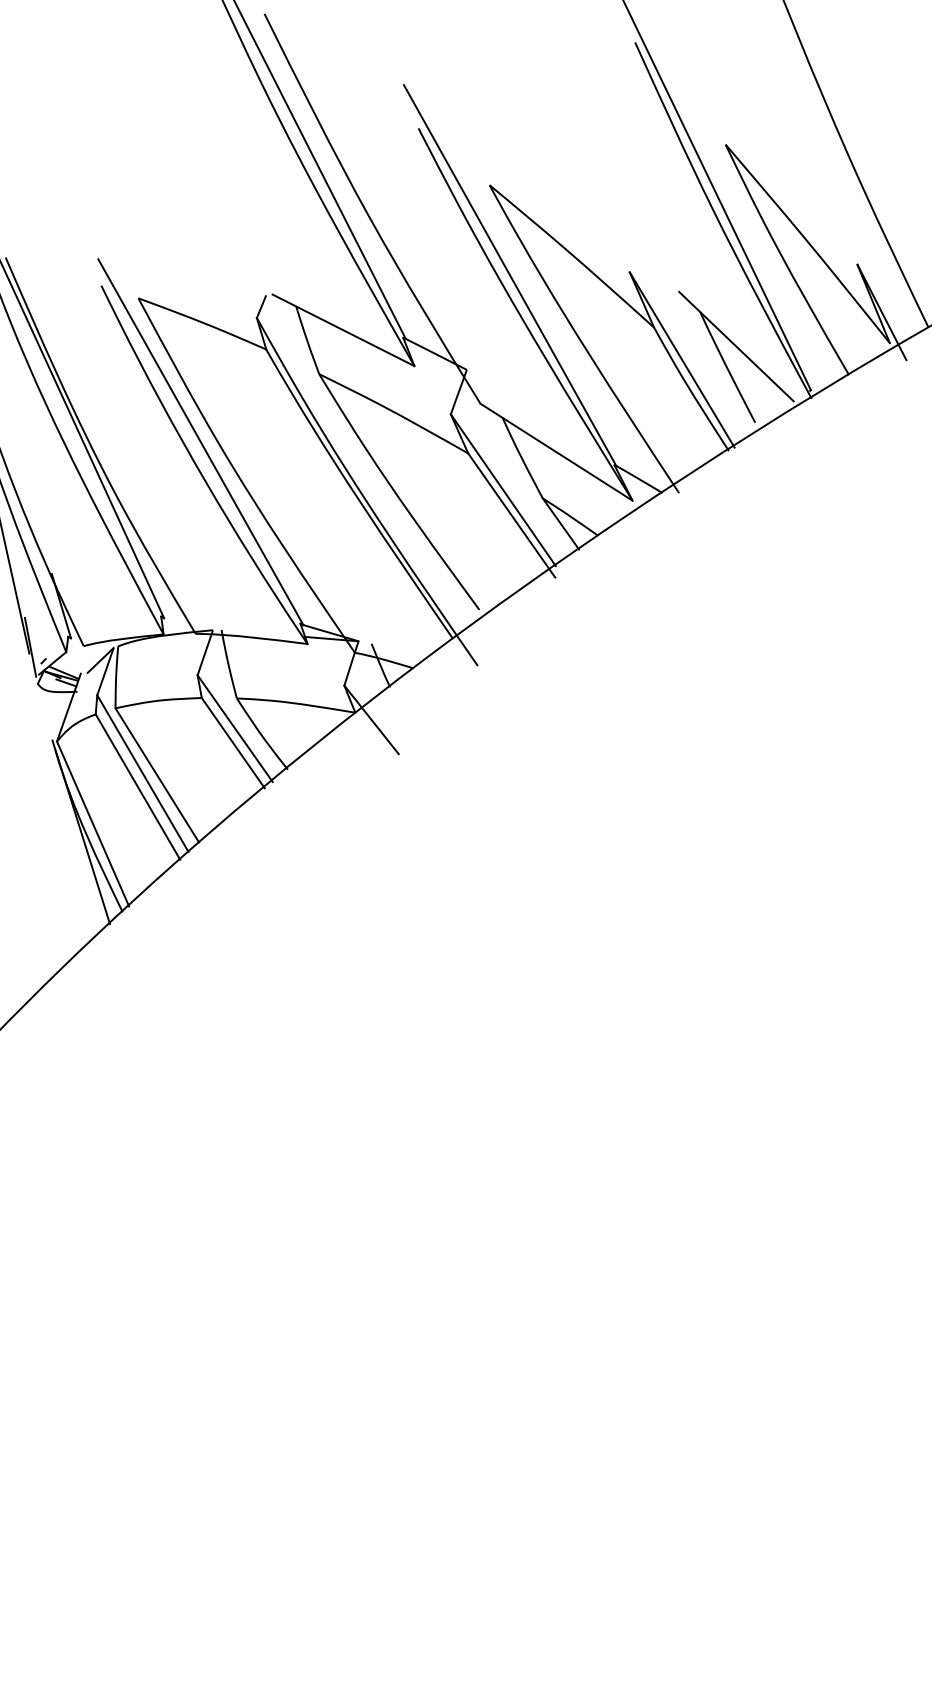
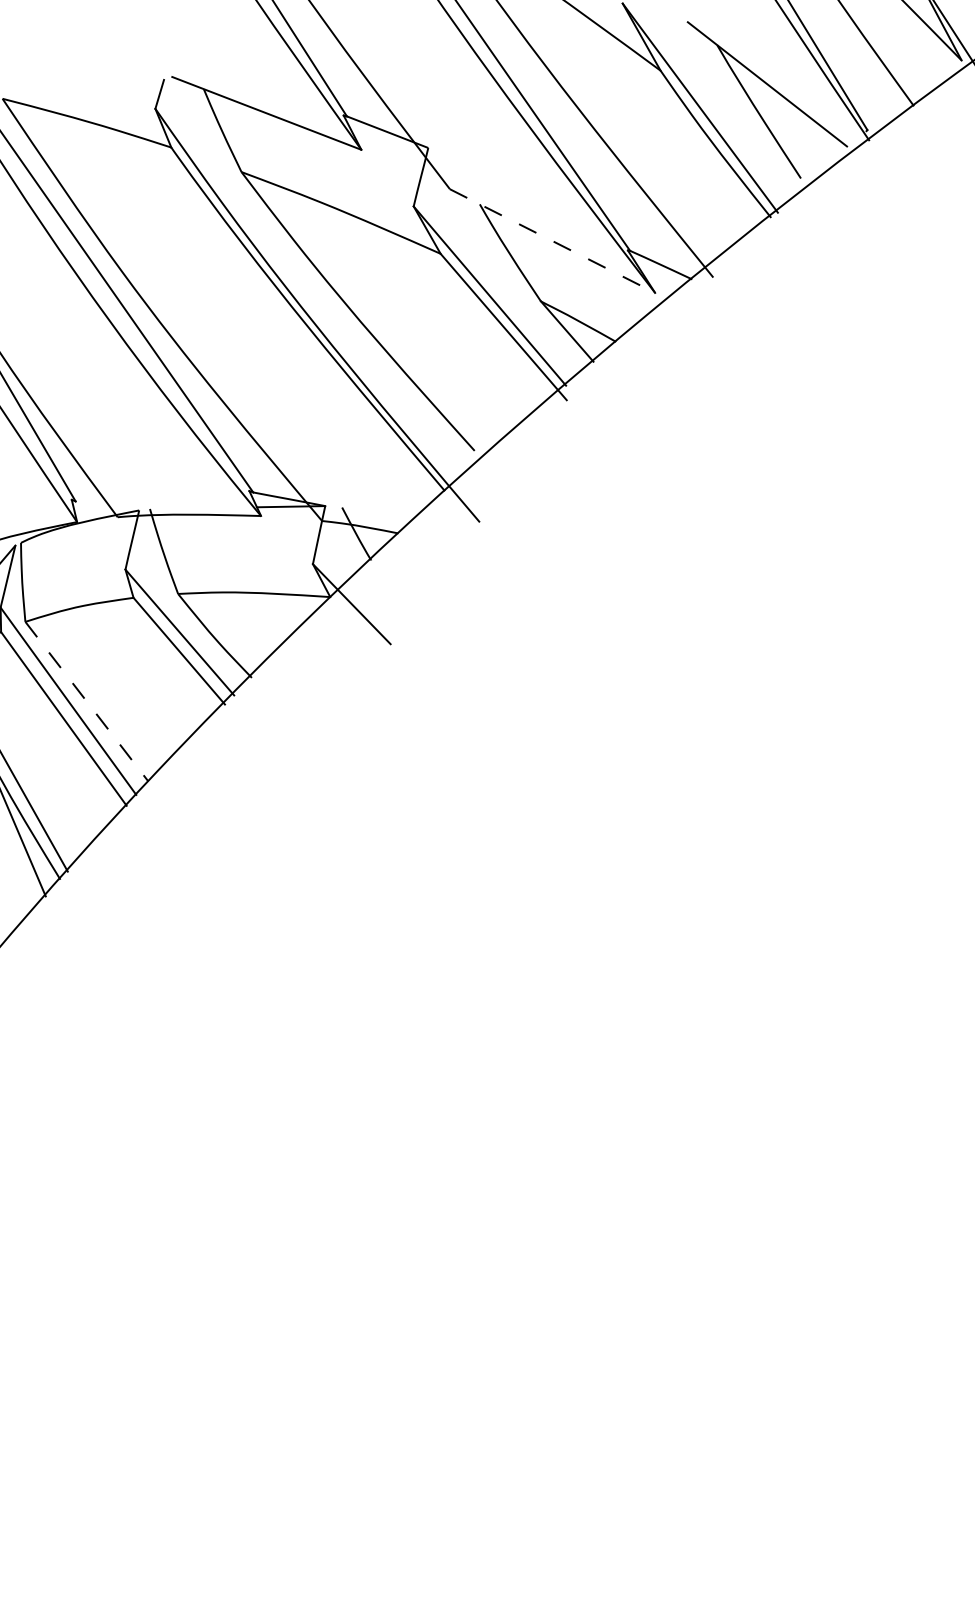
line: (556, 452) -> (552, 241), solid -> dashed
line: (157, 775) -> (87, 701), solid -> dashed

